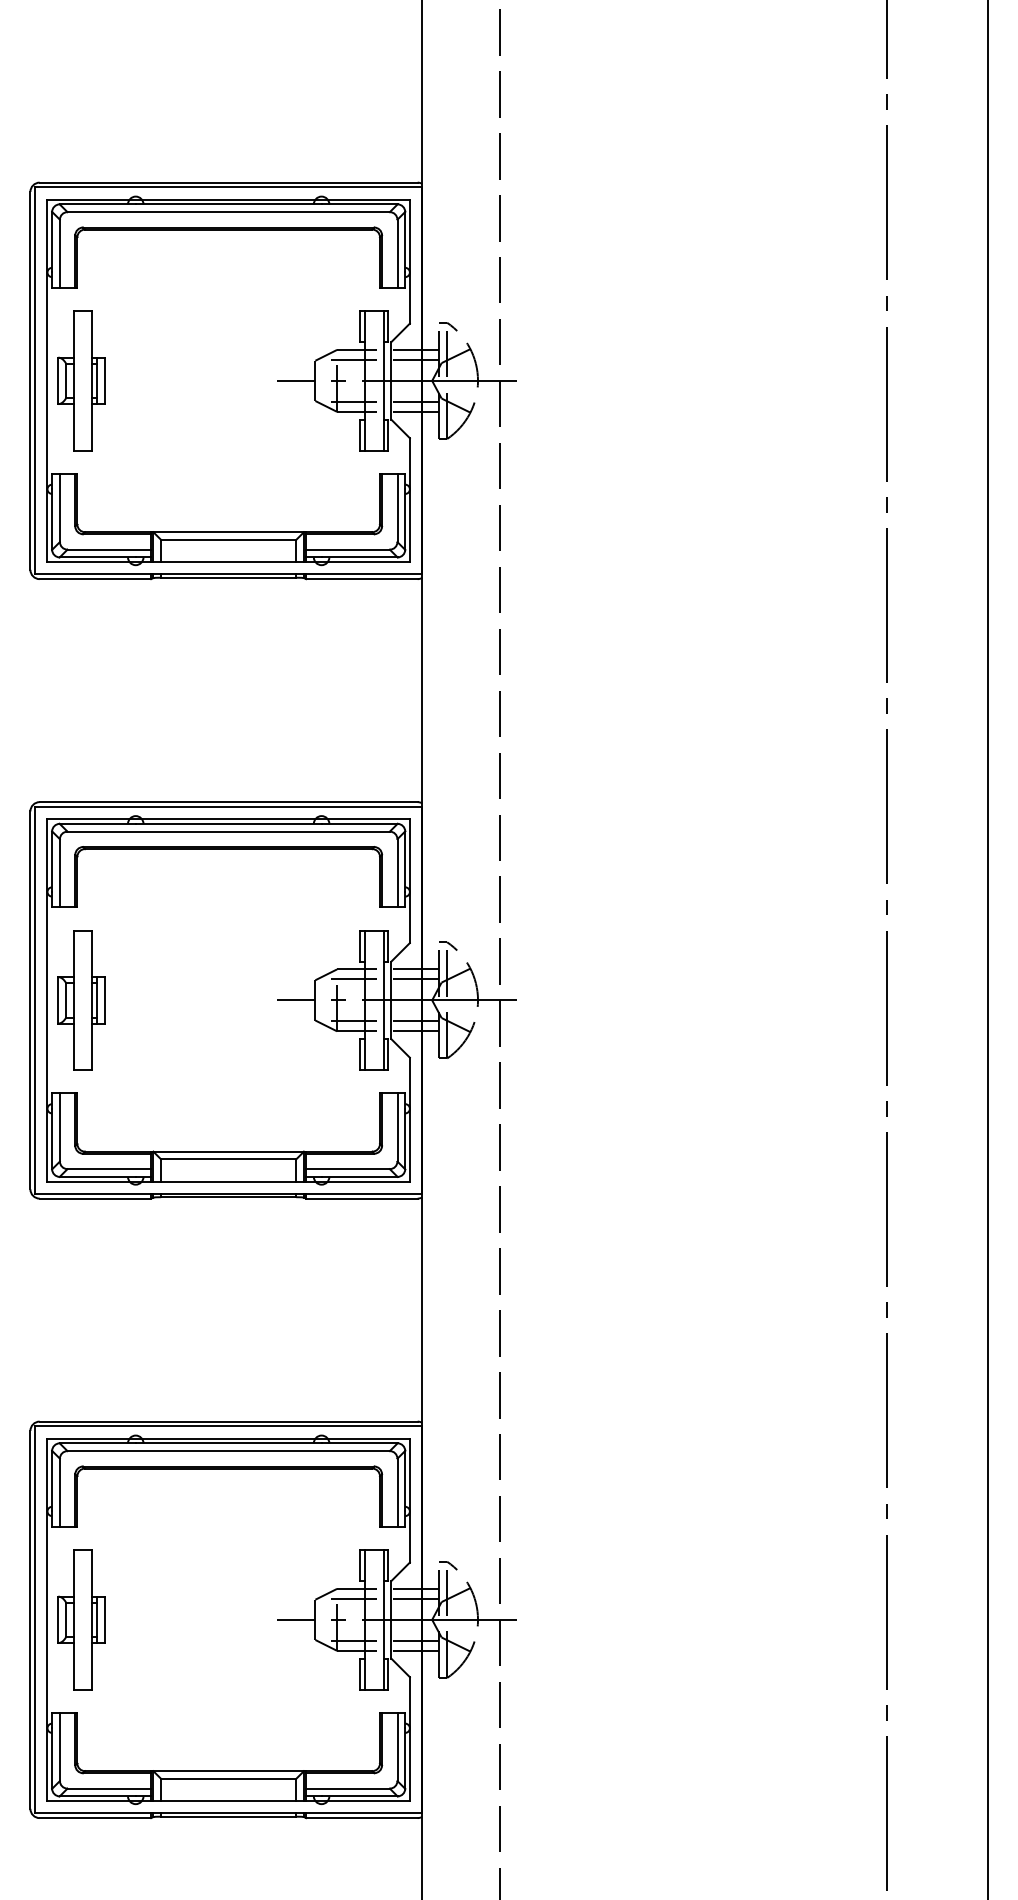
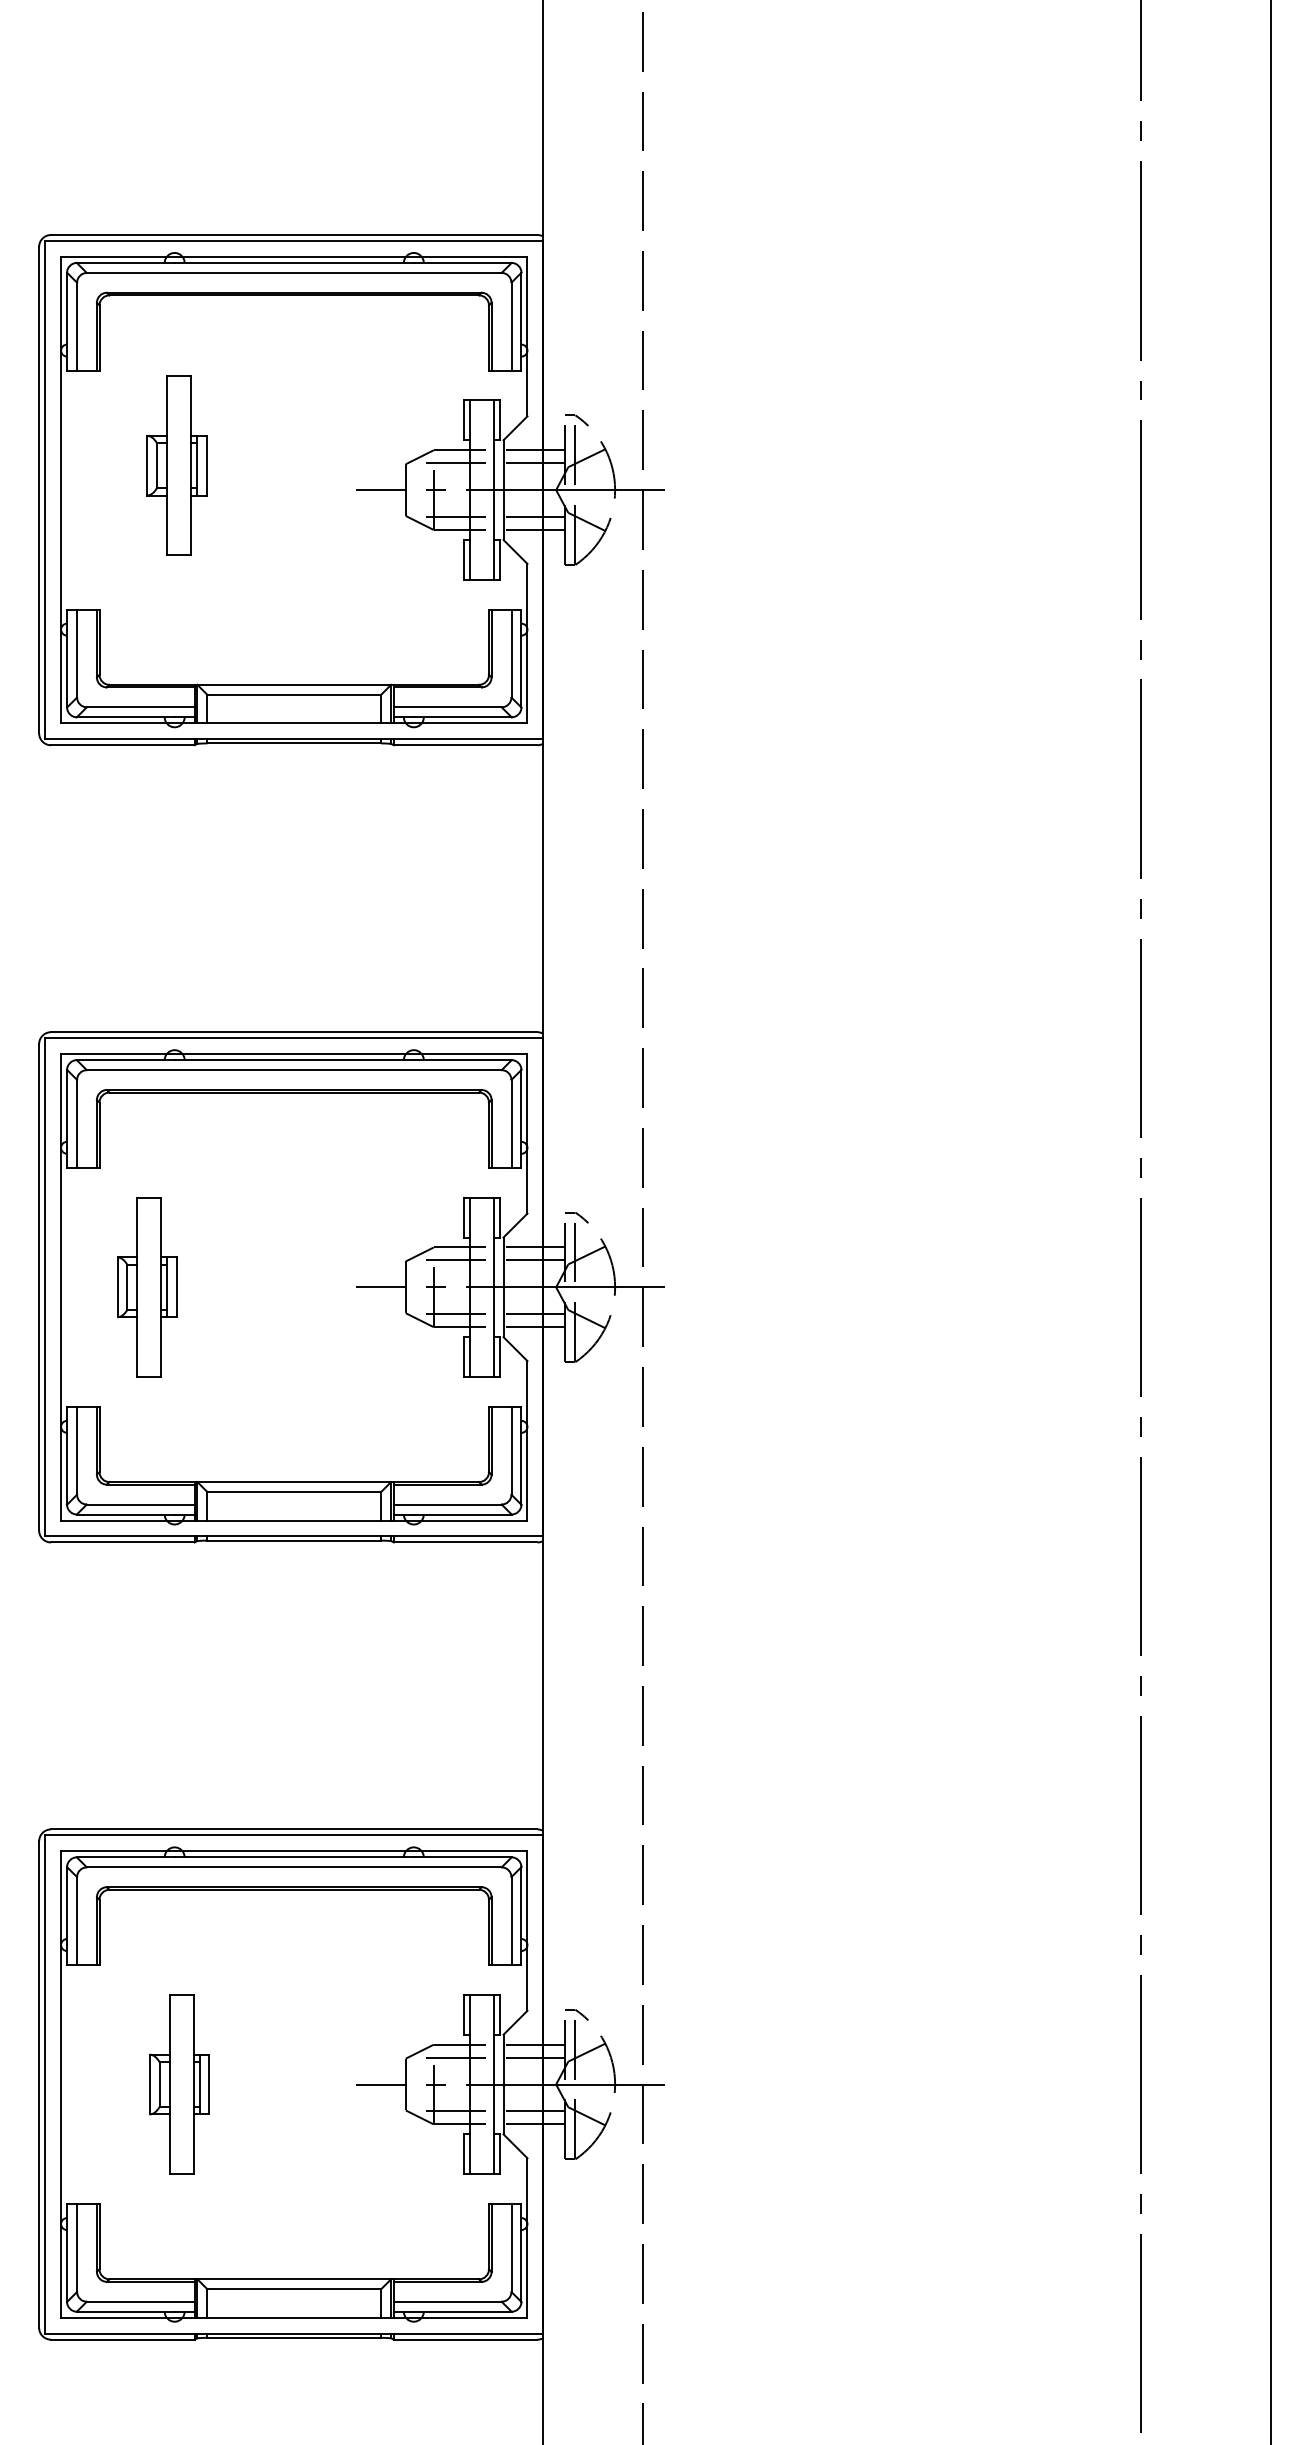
part: (81, 380) -> (176, 465), moved
part: (81, 1000) -> (147, 1287), moved
part: (81, 1619) -> (179, 2084), moved

